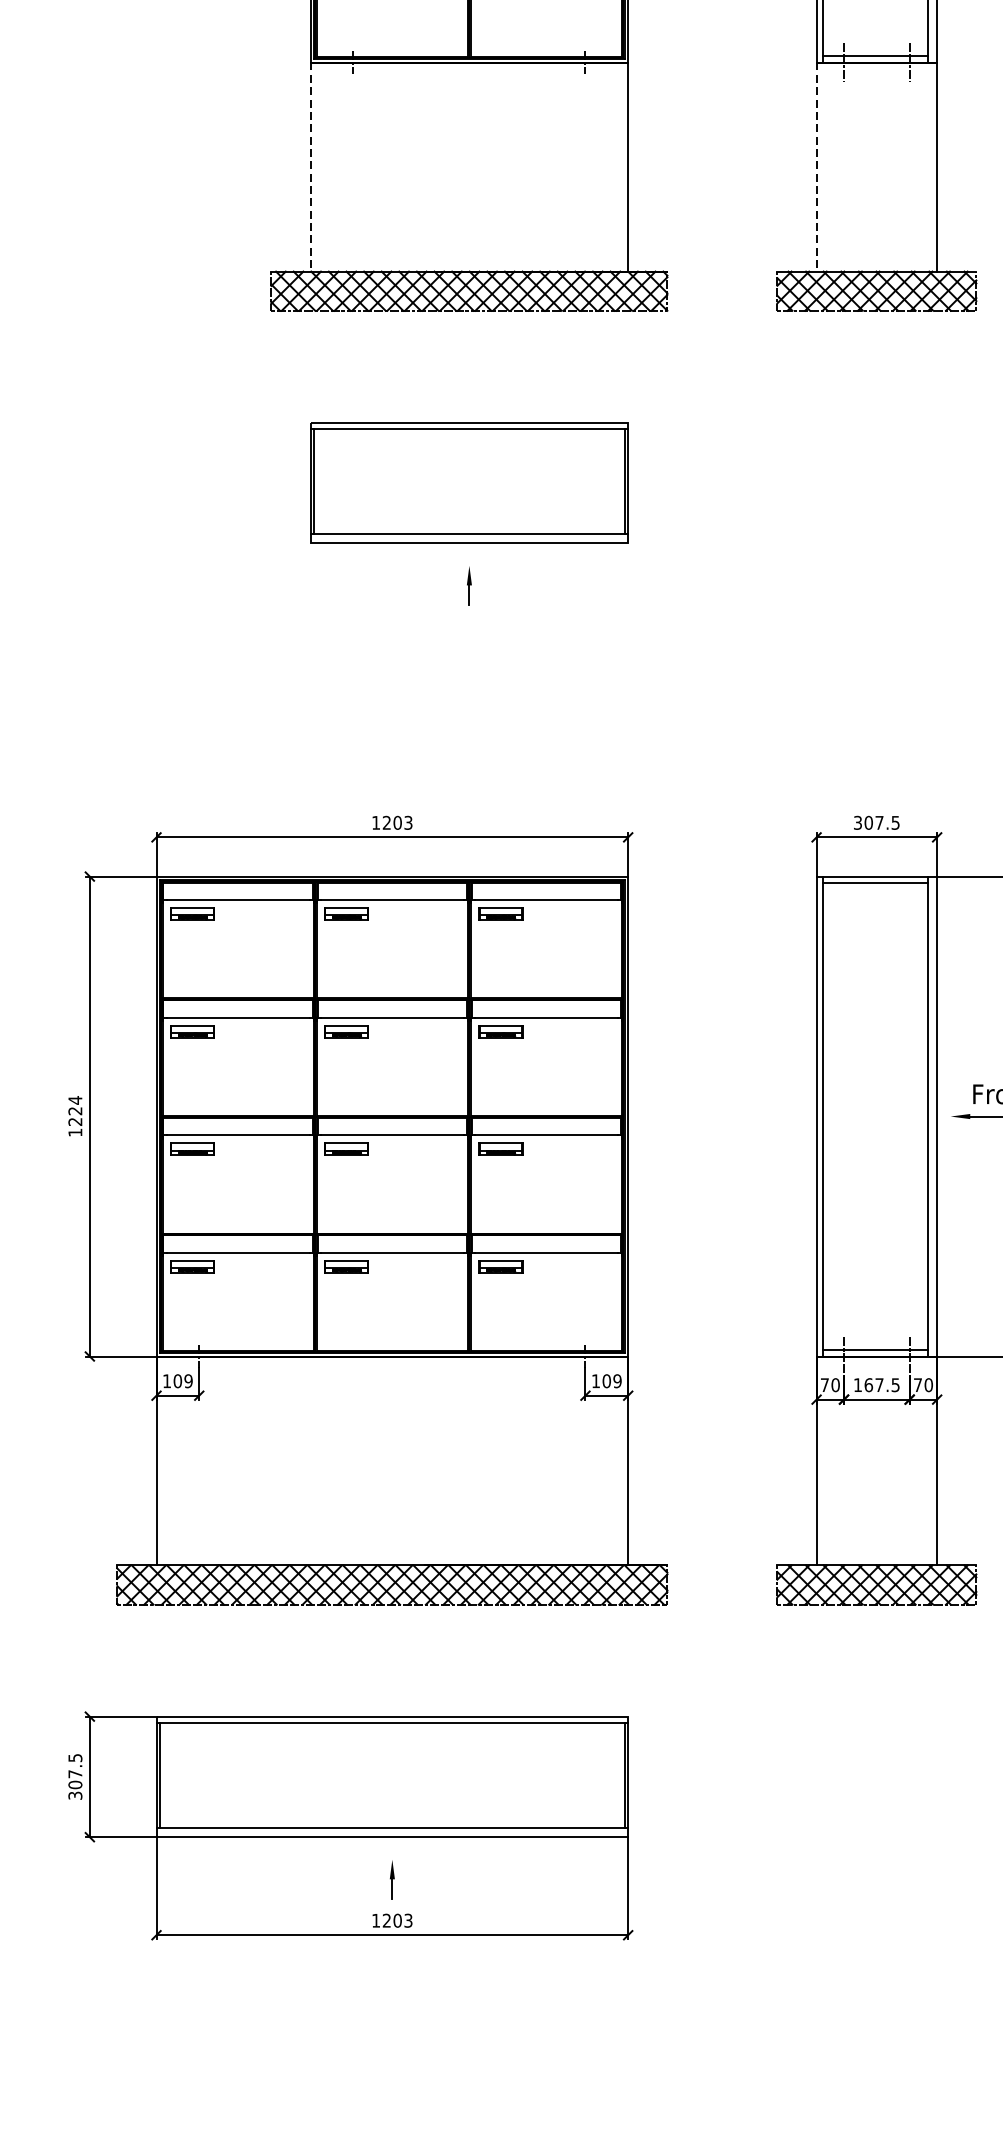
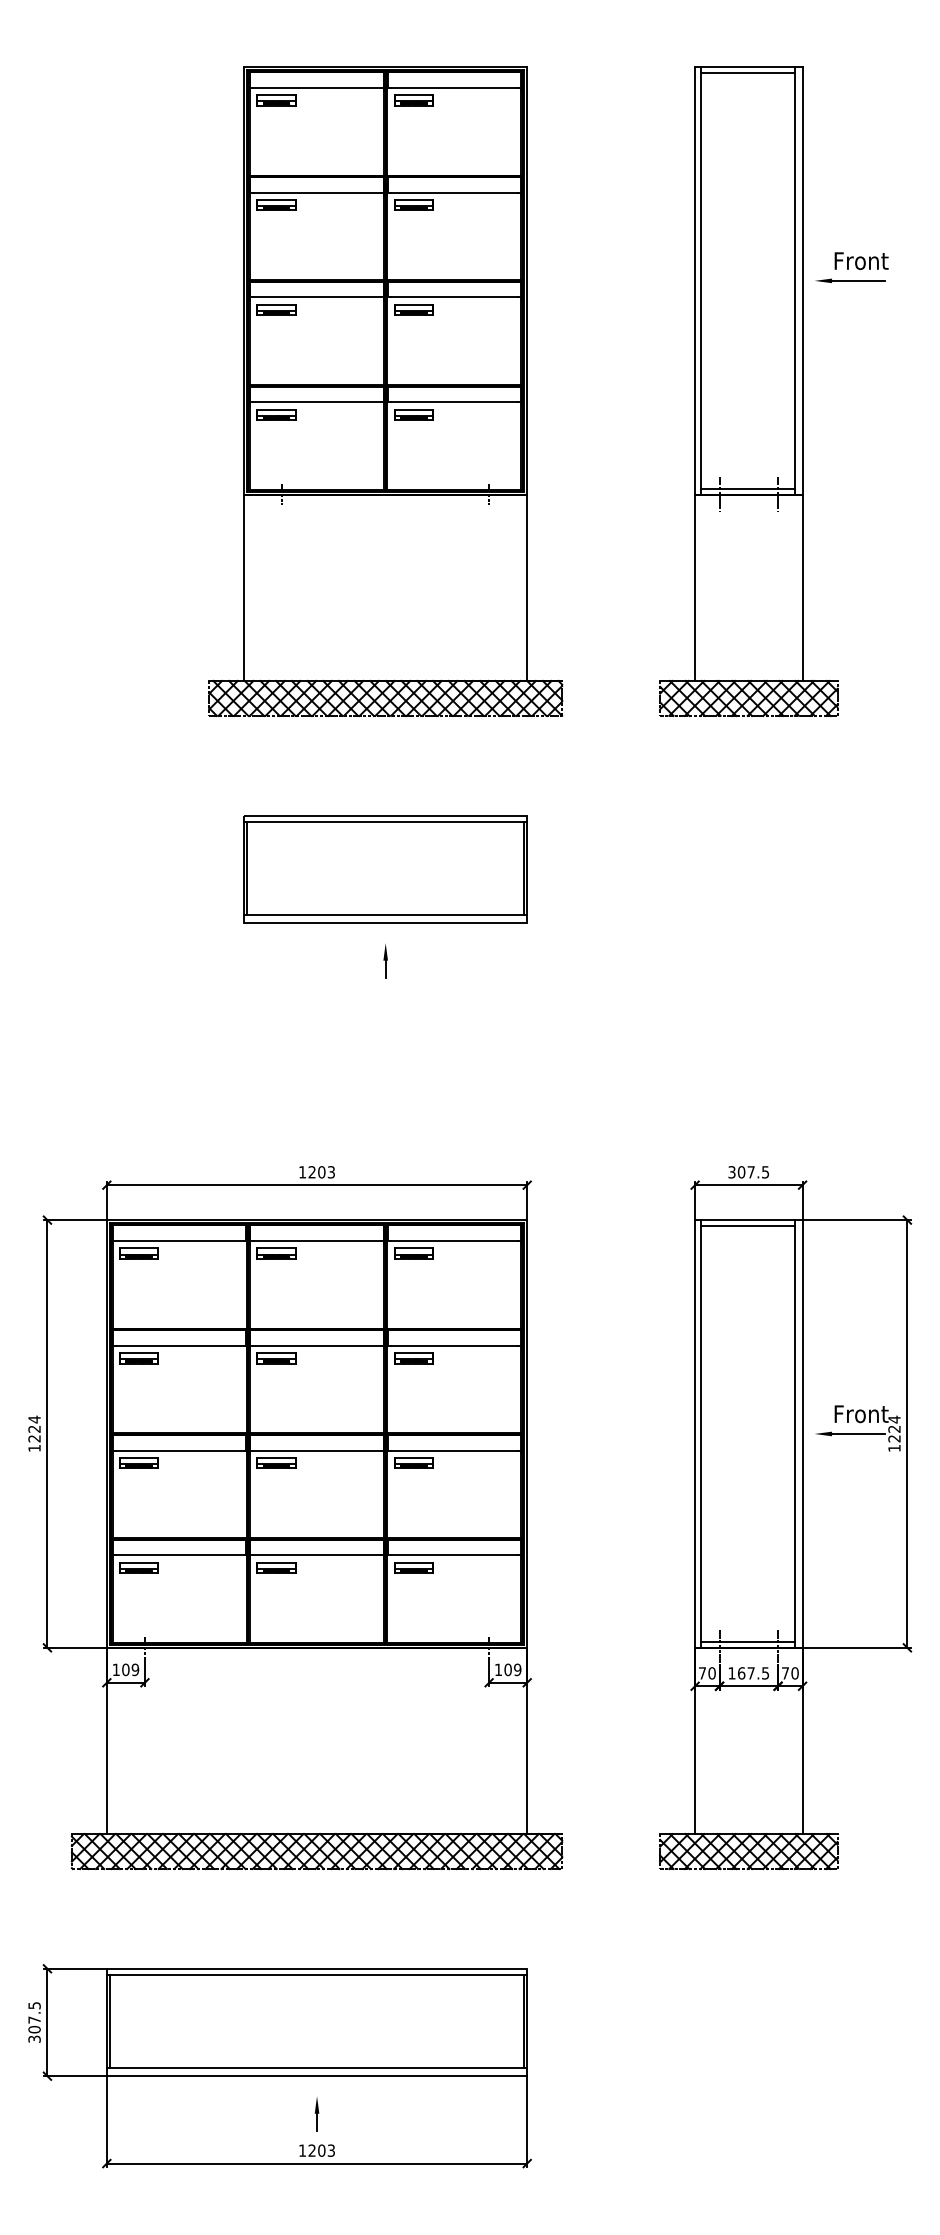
line: (310, 167) -> (244, 588), dashed -> solid
line: (817, 167) -> (695, 588), dashed -> solid

